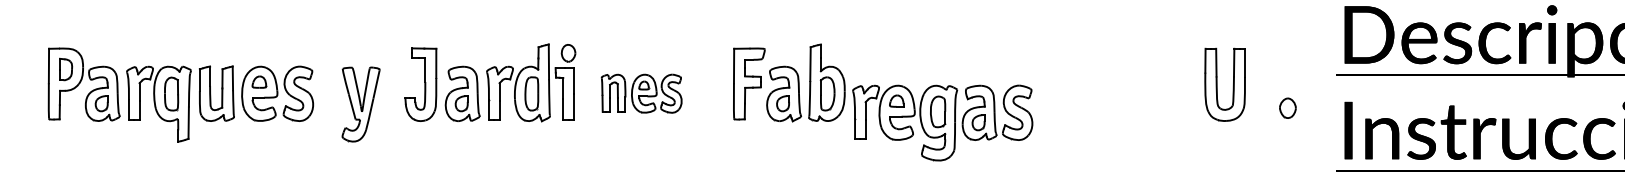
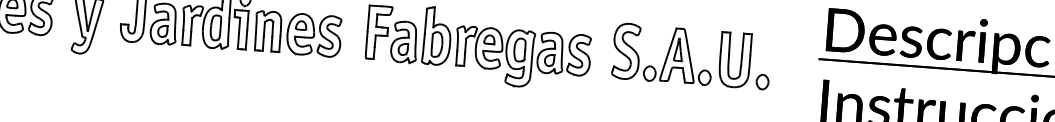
part: (1128, 83) -> (662, 53), added
part: (641, 93) -> (297, 33), size x1.43
part: (1287, 107) -> (762, 81), moved
part: (942, 122) -> (522, 58), moved

